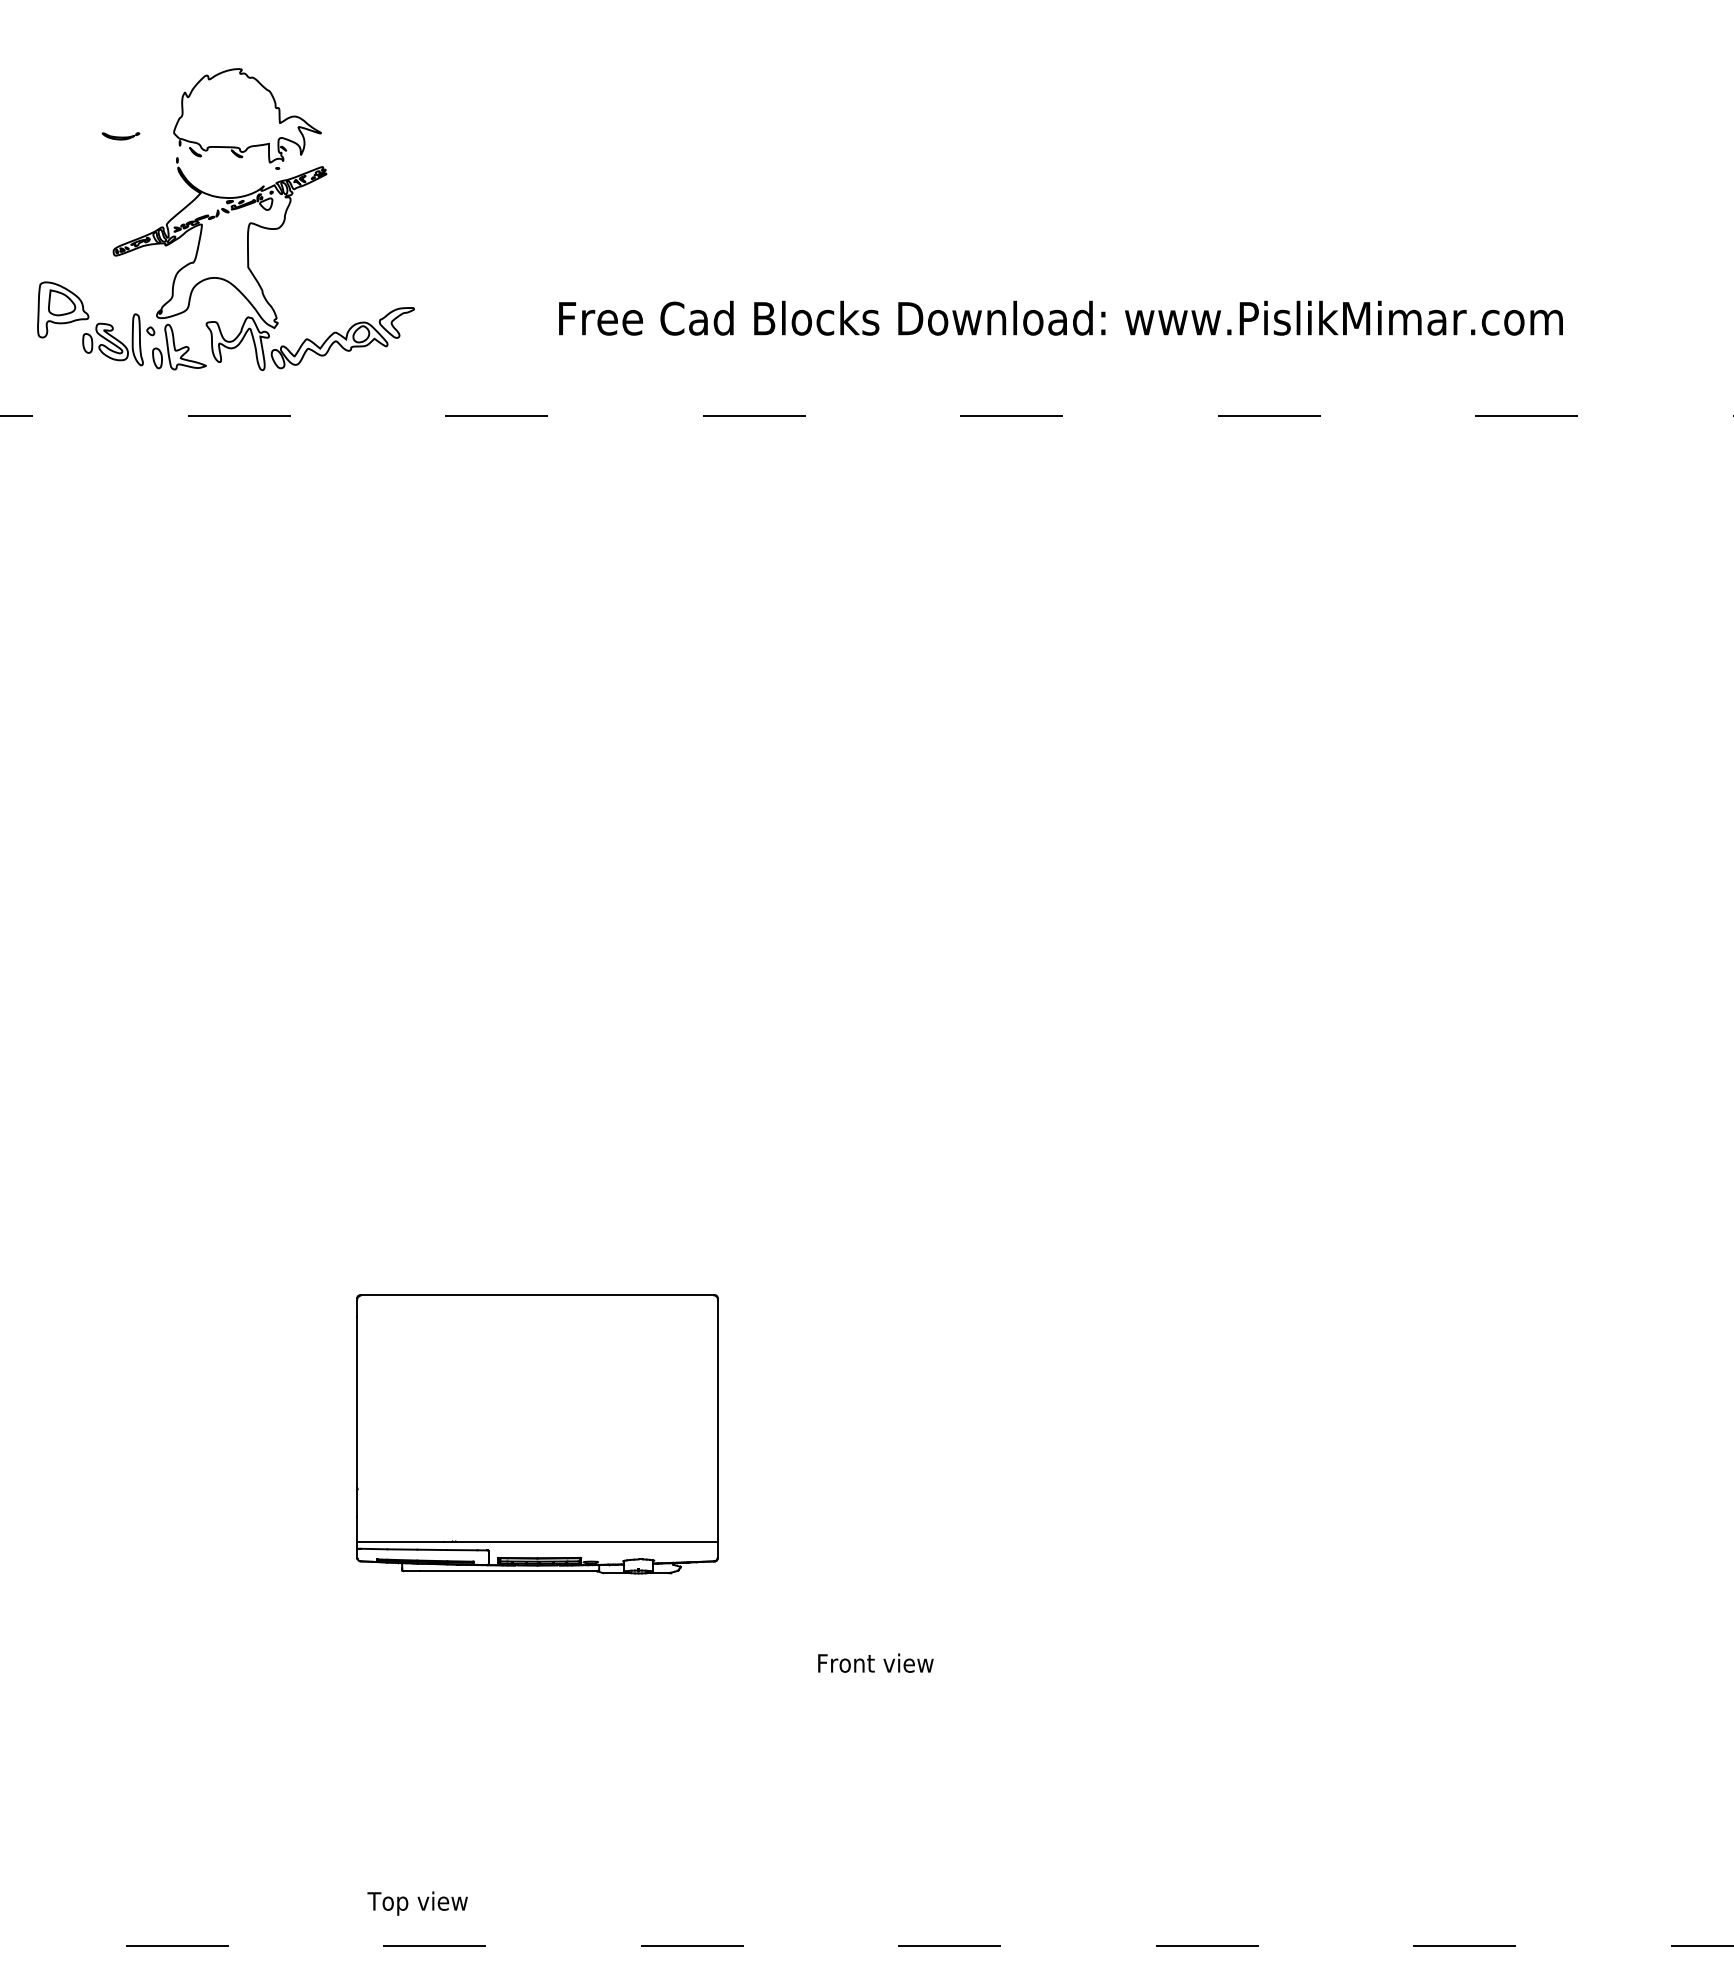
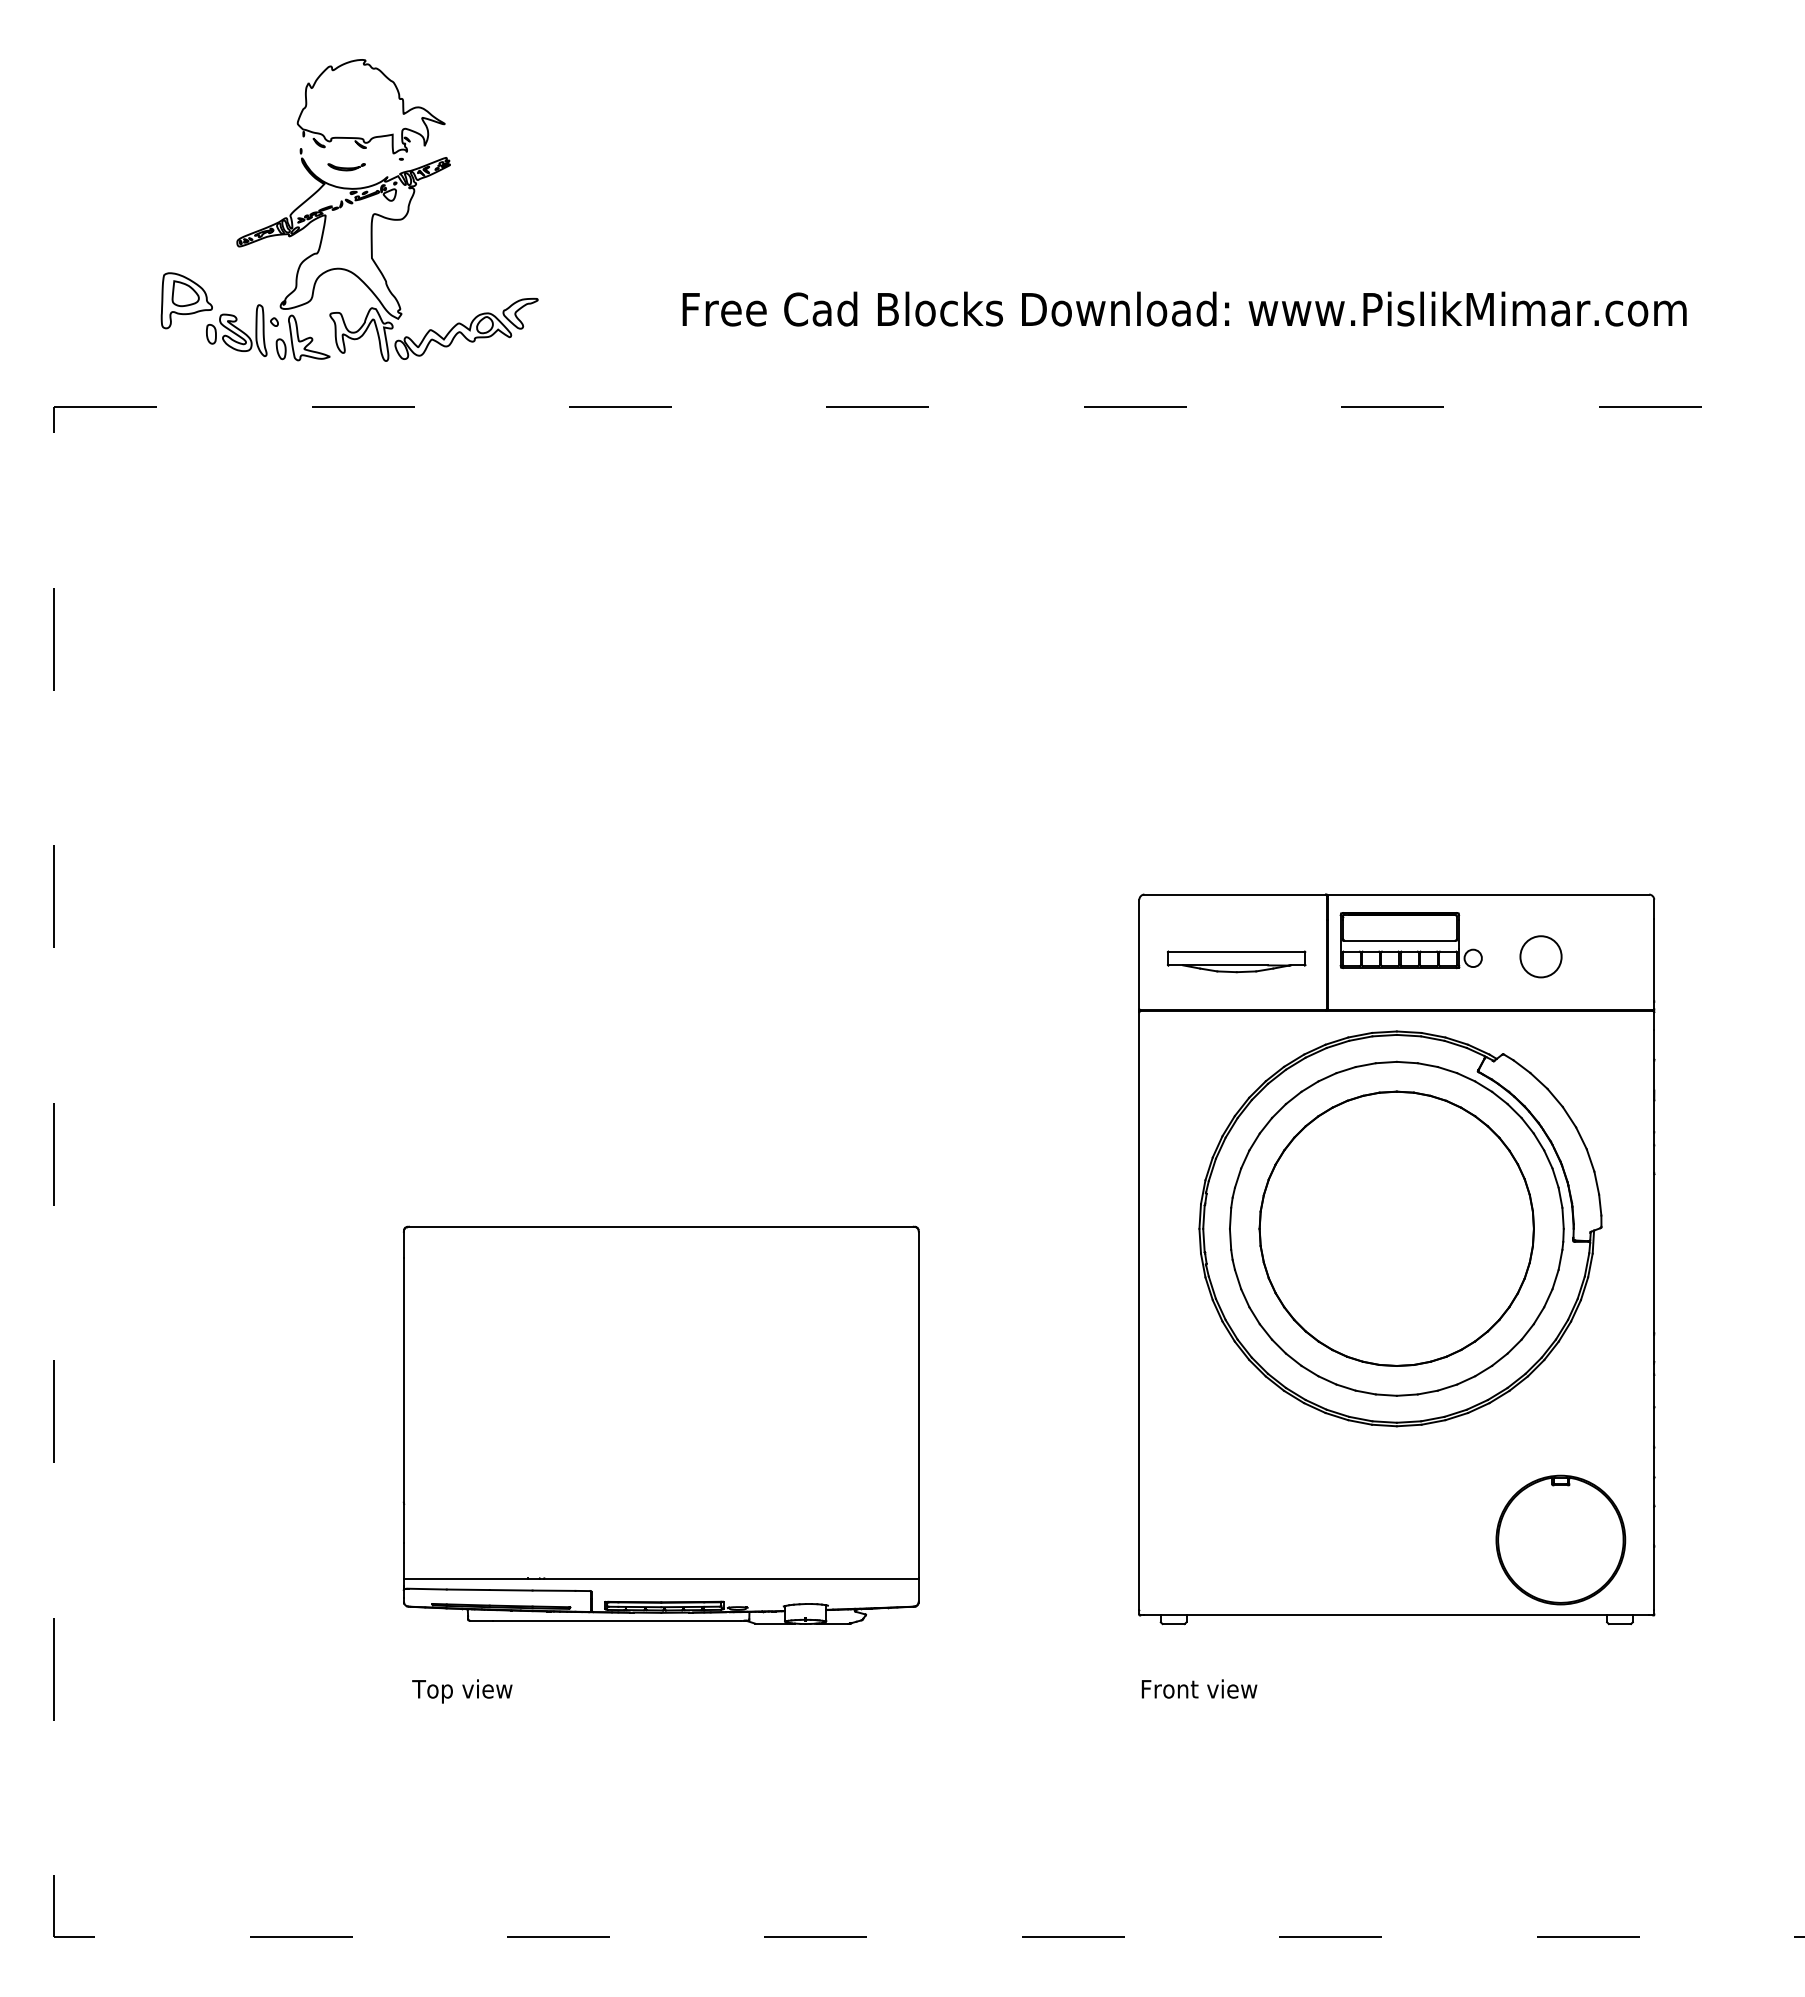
part: (120, 136) -> (346, 167), moved
part: (1272, 1268) -> (1396, 1259), added
part: (536, 1433) -> (660, 1424), size x1.43
text: (875, 1662) -> (1199, 1688), moved
text: (417, 1903) -> (462, 1691), moved

